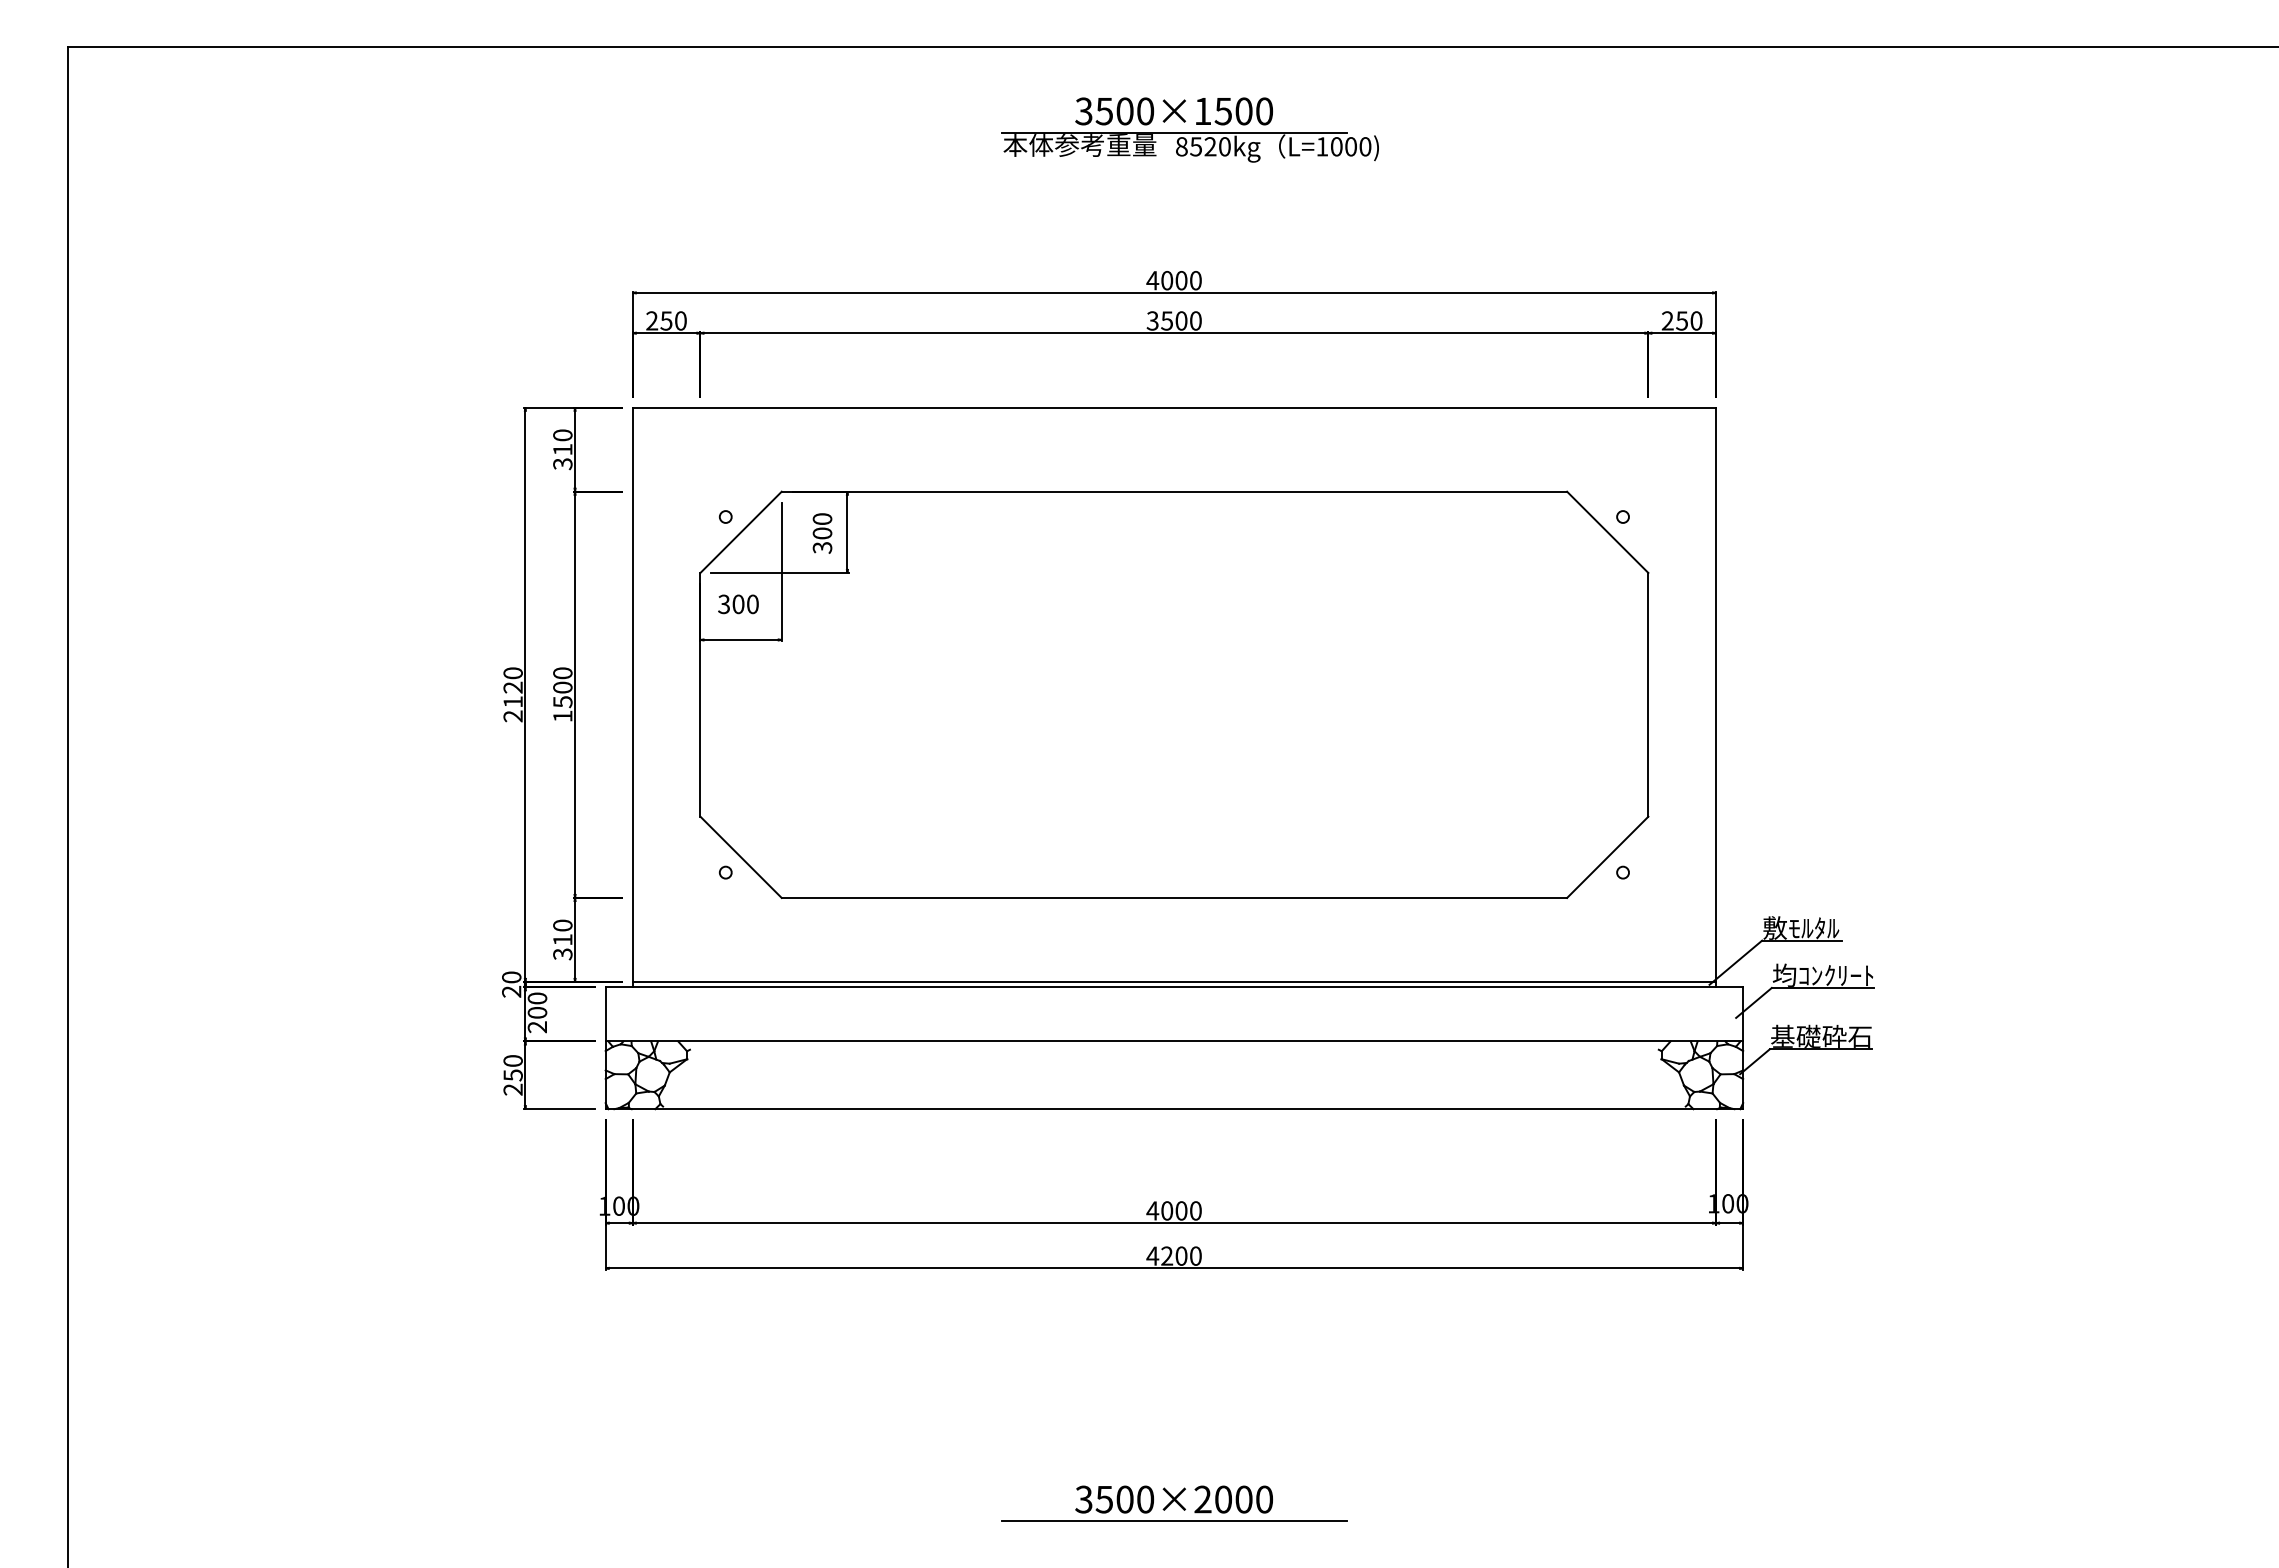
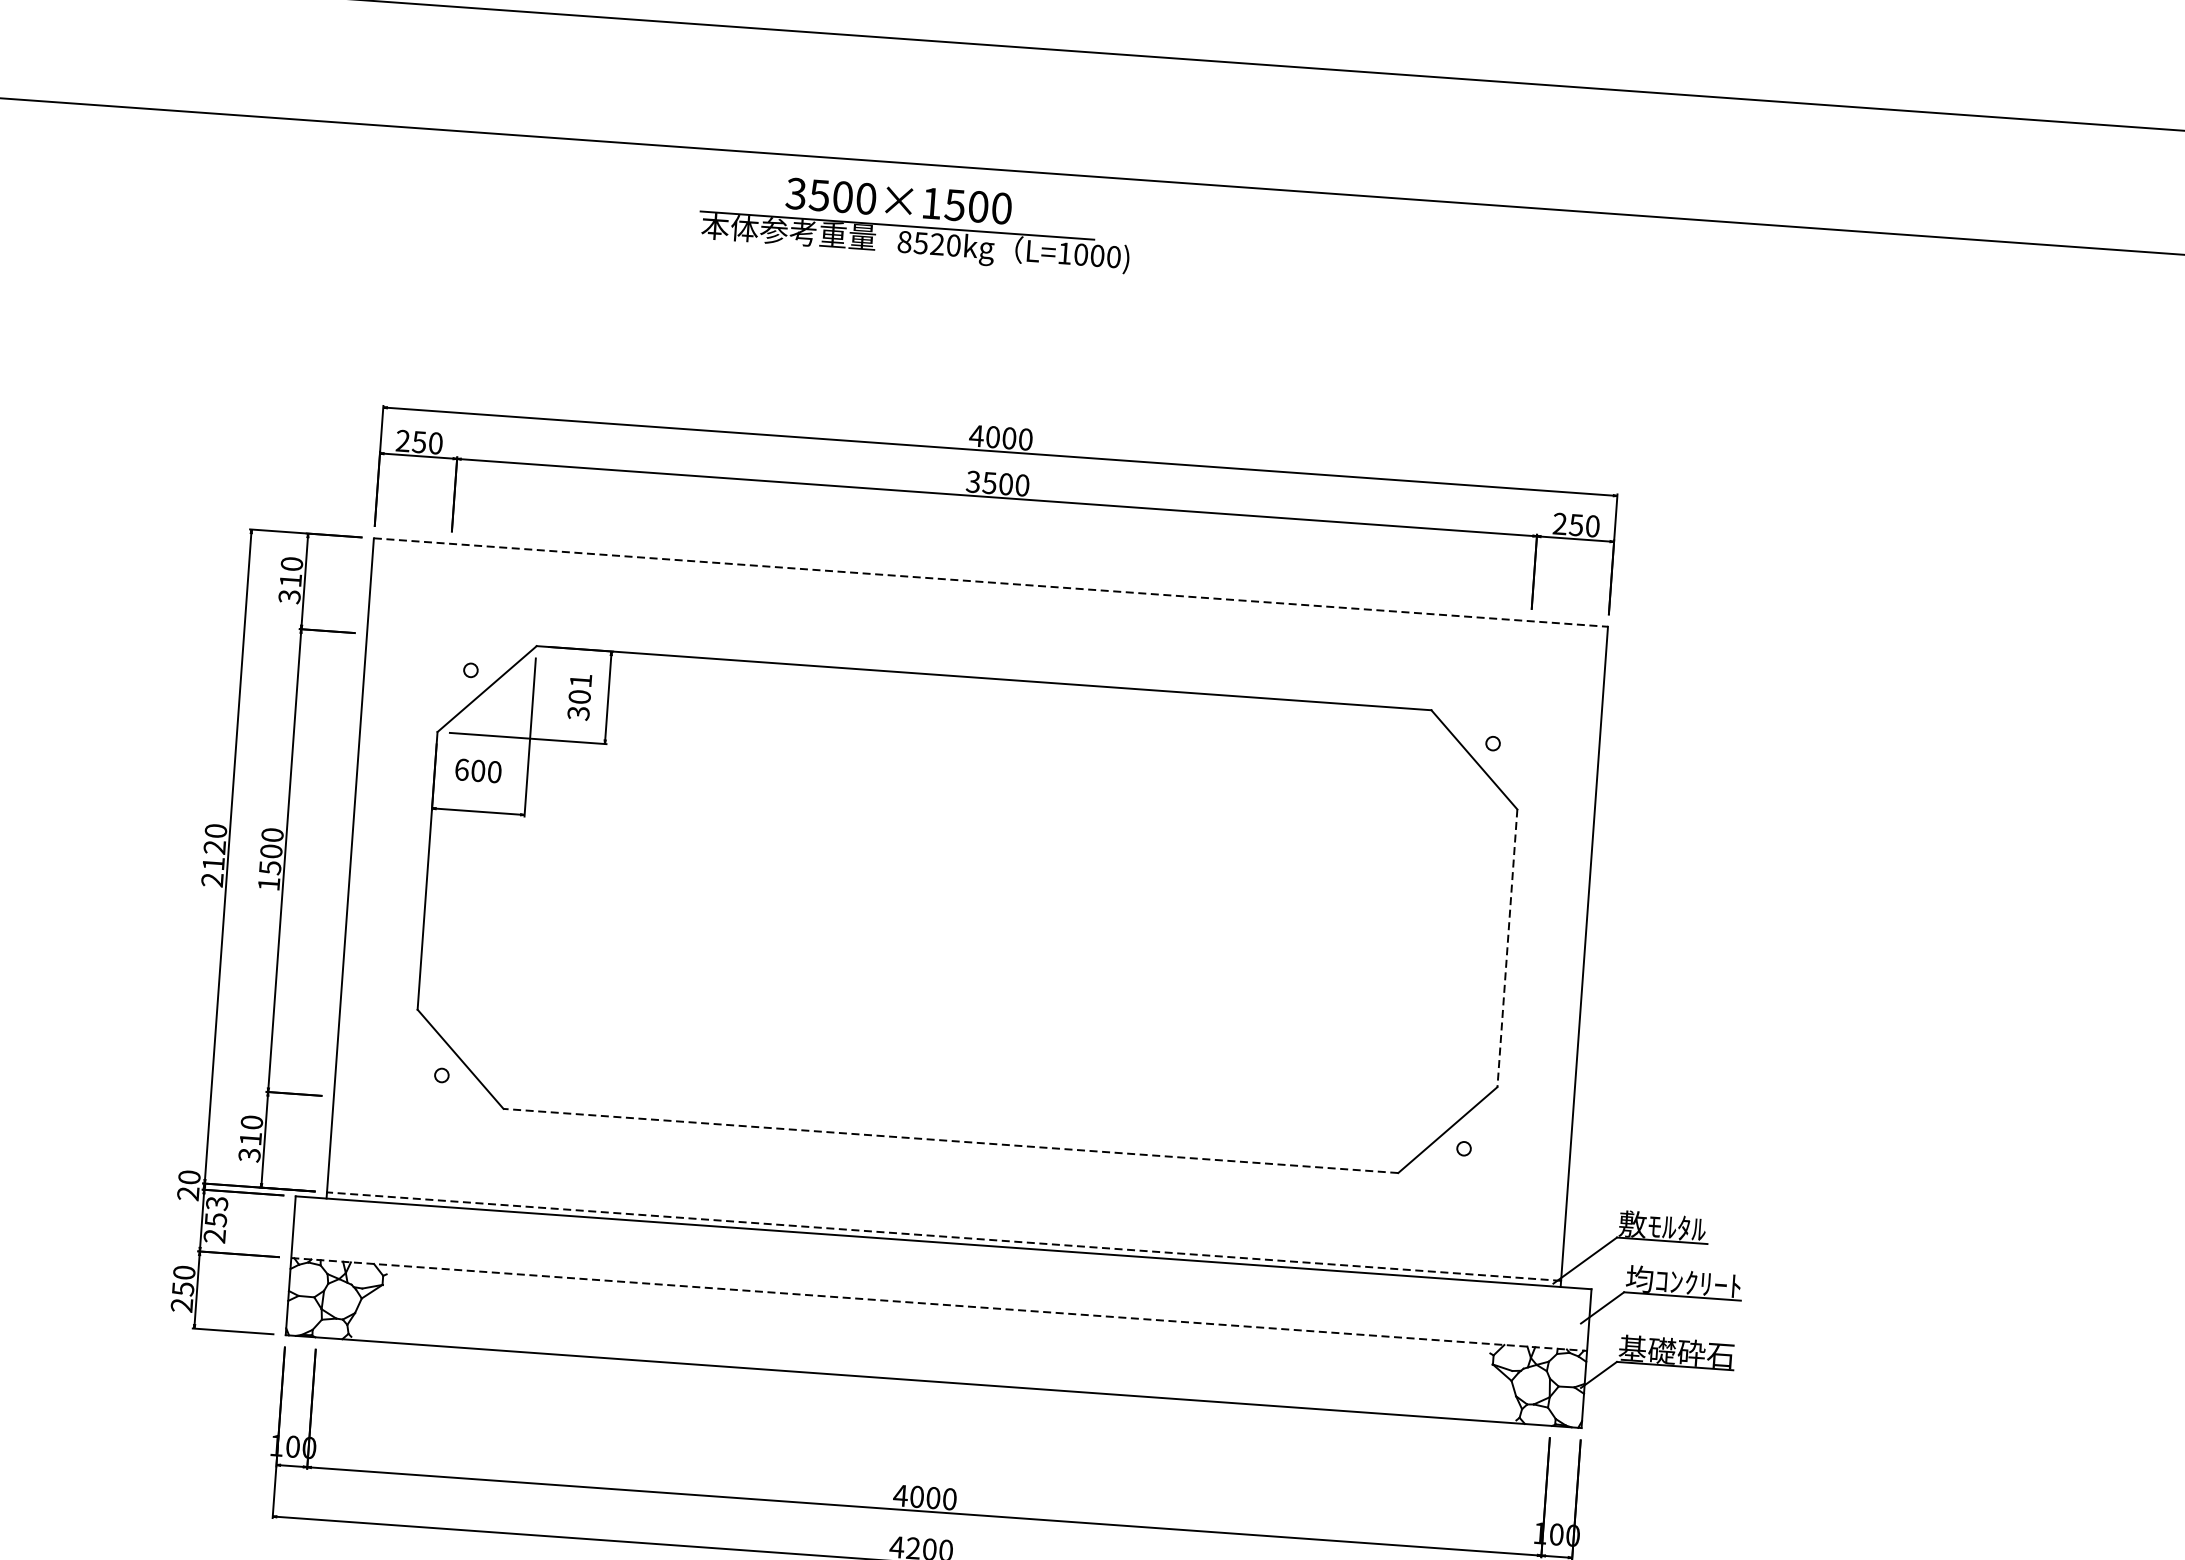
part: (1189, 129) -> (914, 222), moved
line: (1174, 407) -> (991, 582), solid -> dashed
text: (822, 518) -> (581, 679), 300 -> 301
text: (724, 604) -> (462, 769), 300 -> 600
line: (1648, 694) -> (1507, 947), solid -> dashed
line: (1174, 897) -> (951, 1140), solid -> dashed
line: (1174, 981) -> (944, 1236), solid -> dashed
text: (537, 1005) -> (216, 1211), 200 -> 253
line: (1174, 1041) -> (939, 1304), solid -> dashed

